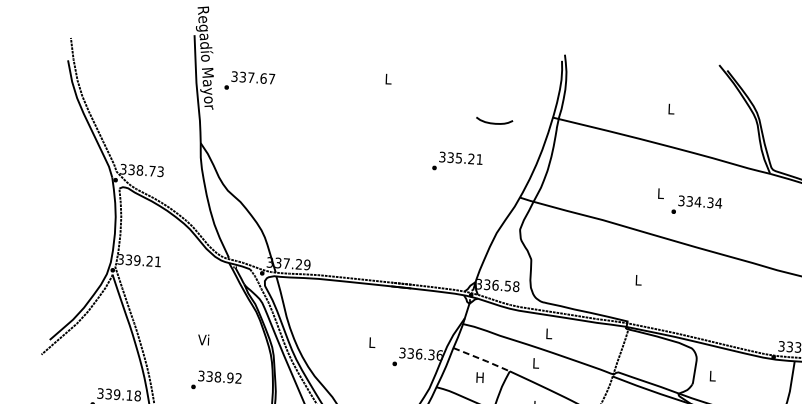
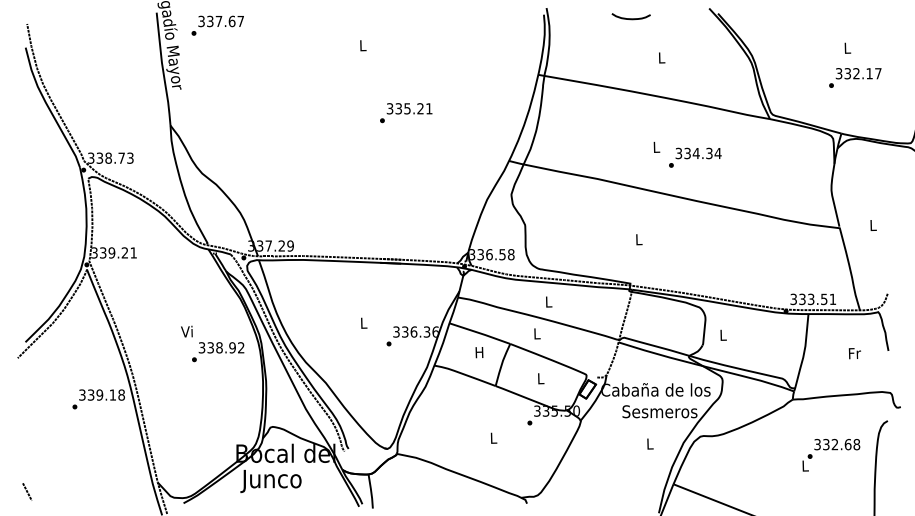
text: (249, 81) -> (217, 25), moved
curve: (493, 122) -> (630, 18), moved
text: (457, 162) -> (406, 113), moved
line: (482, 359) -> (480, 333), dashed -> solid
text: (216, 381) -> (218, 352), moved

